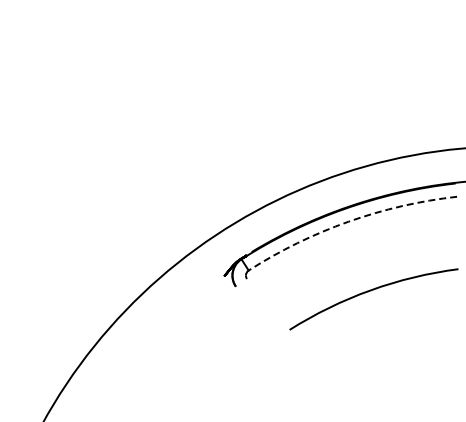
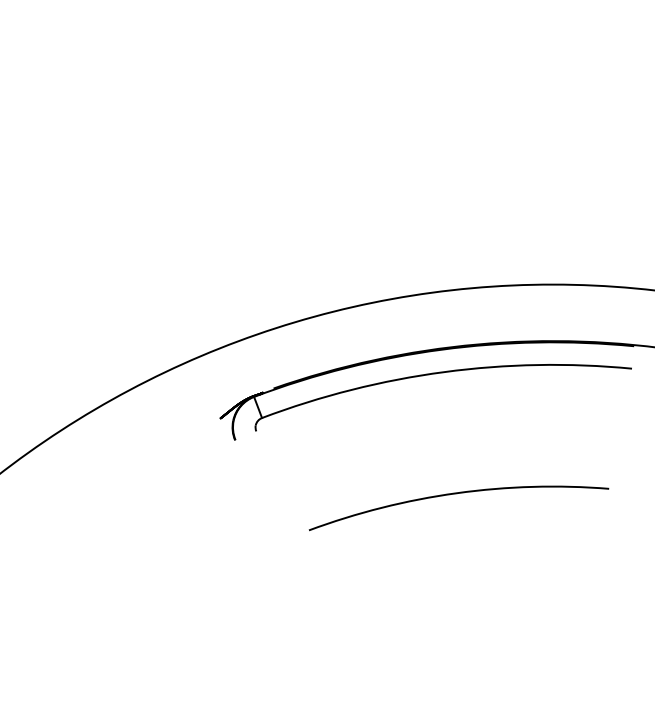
arc: (348, 221) -> (444, 371), dashed -> solid

